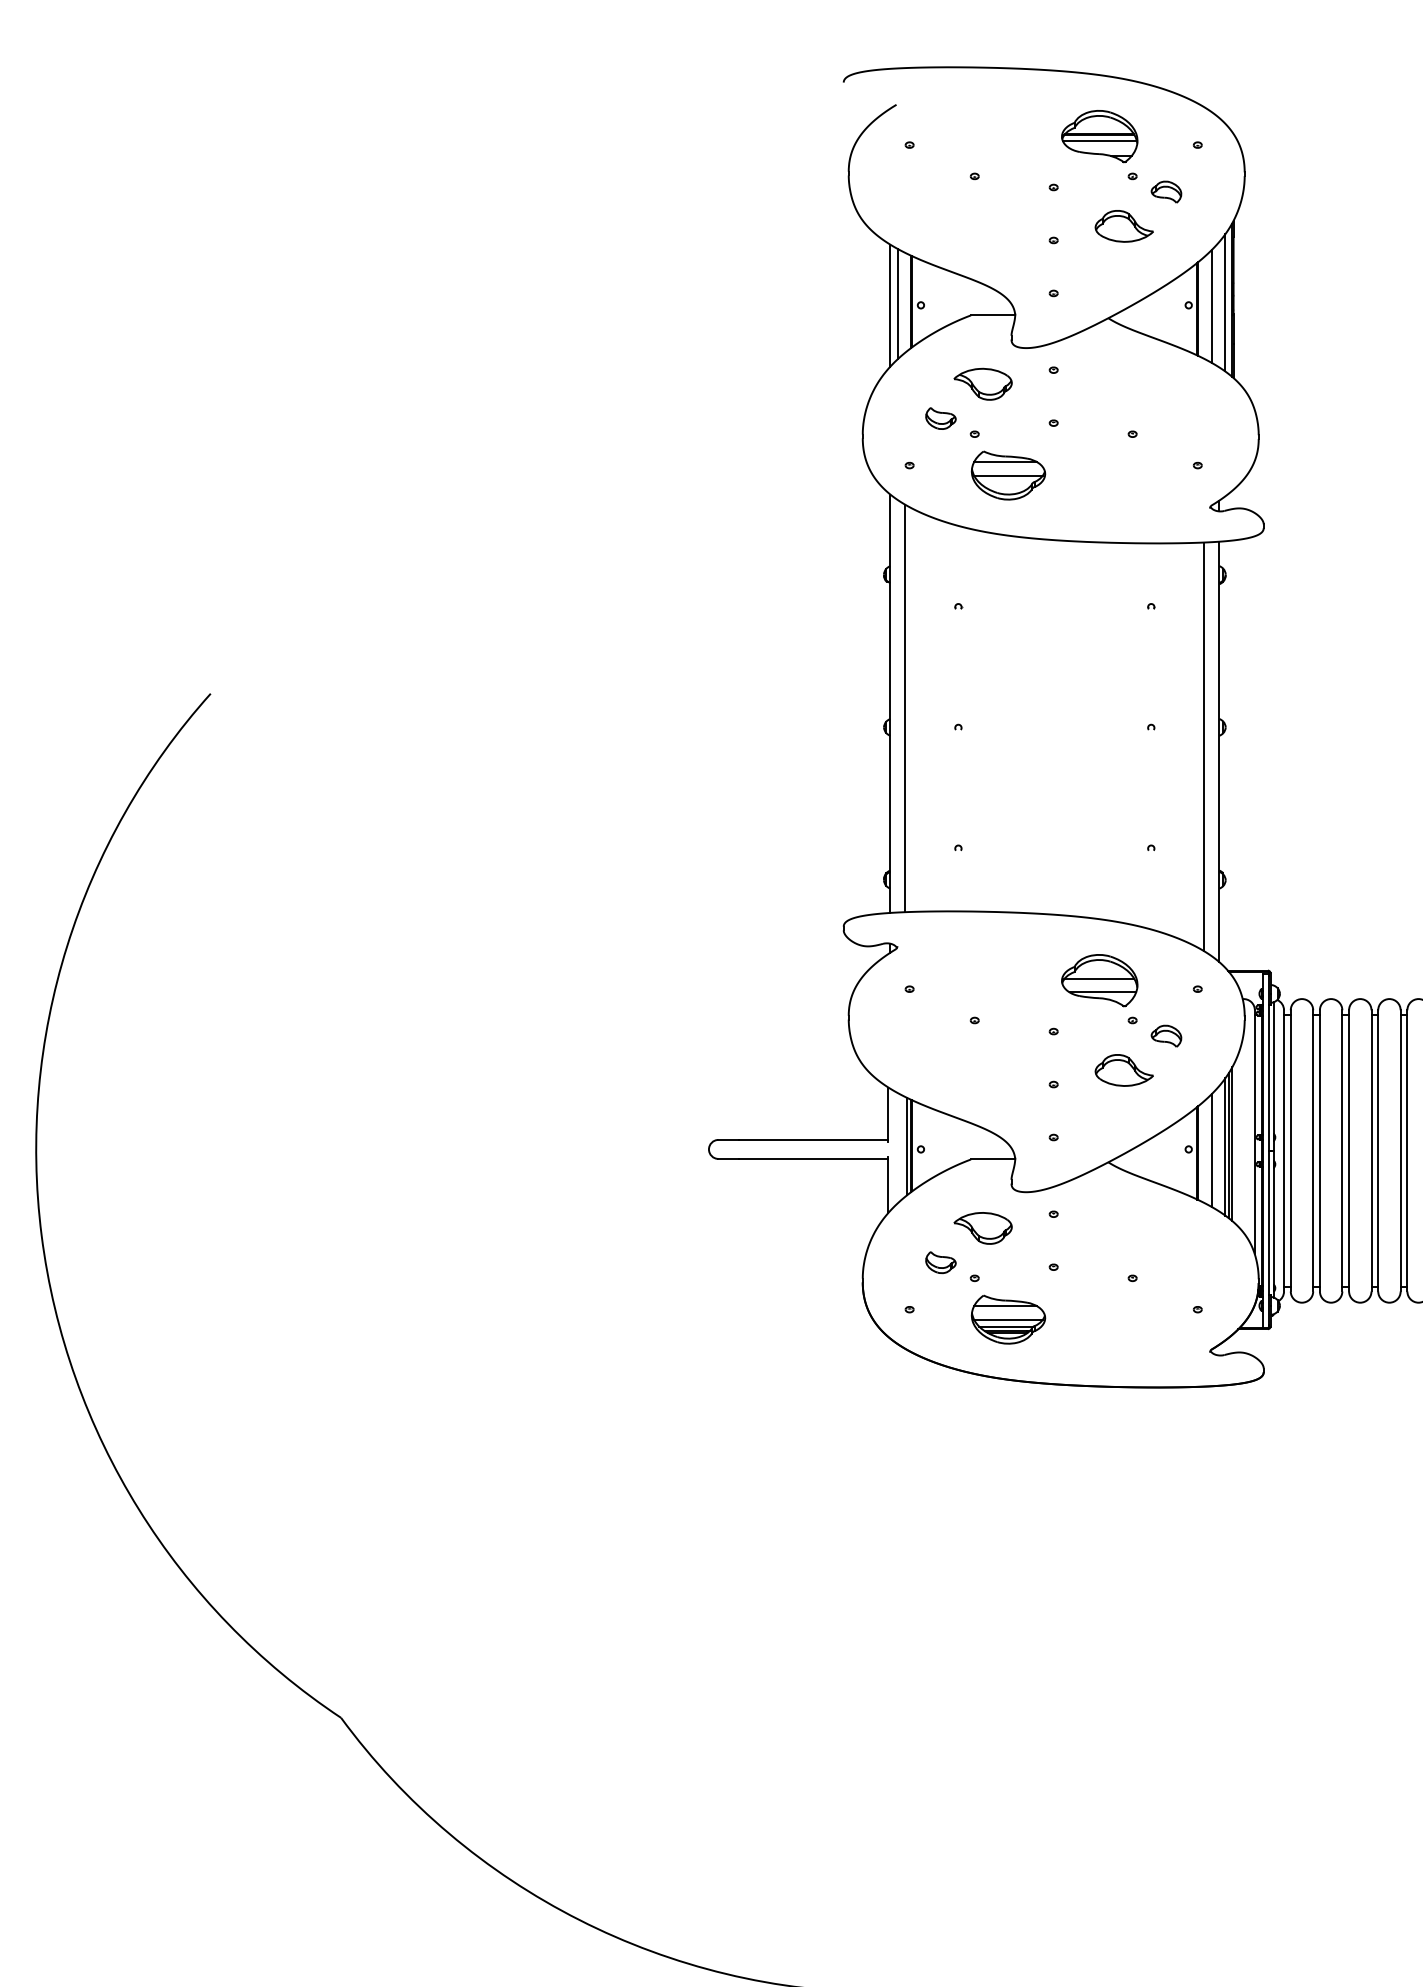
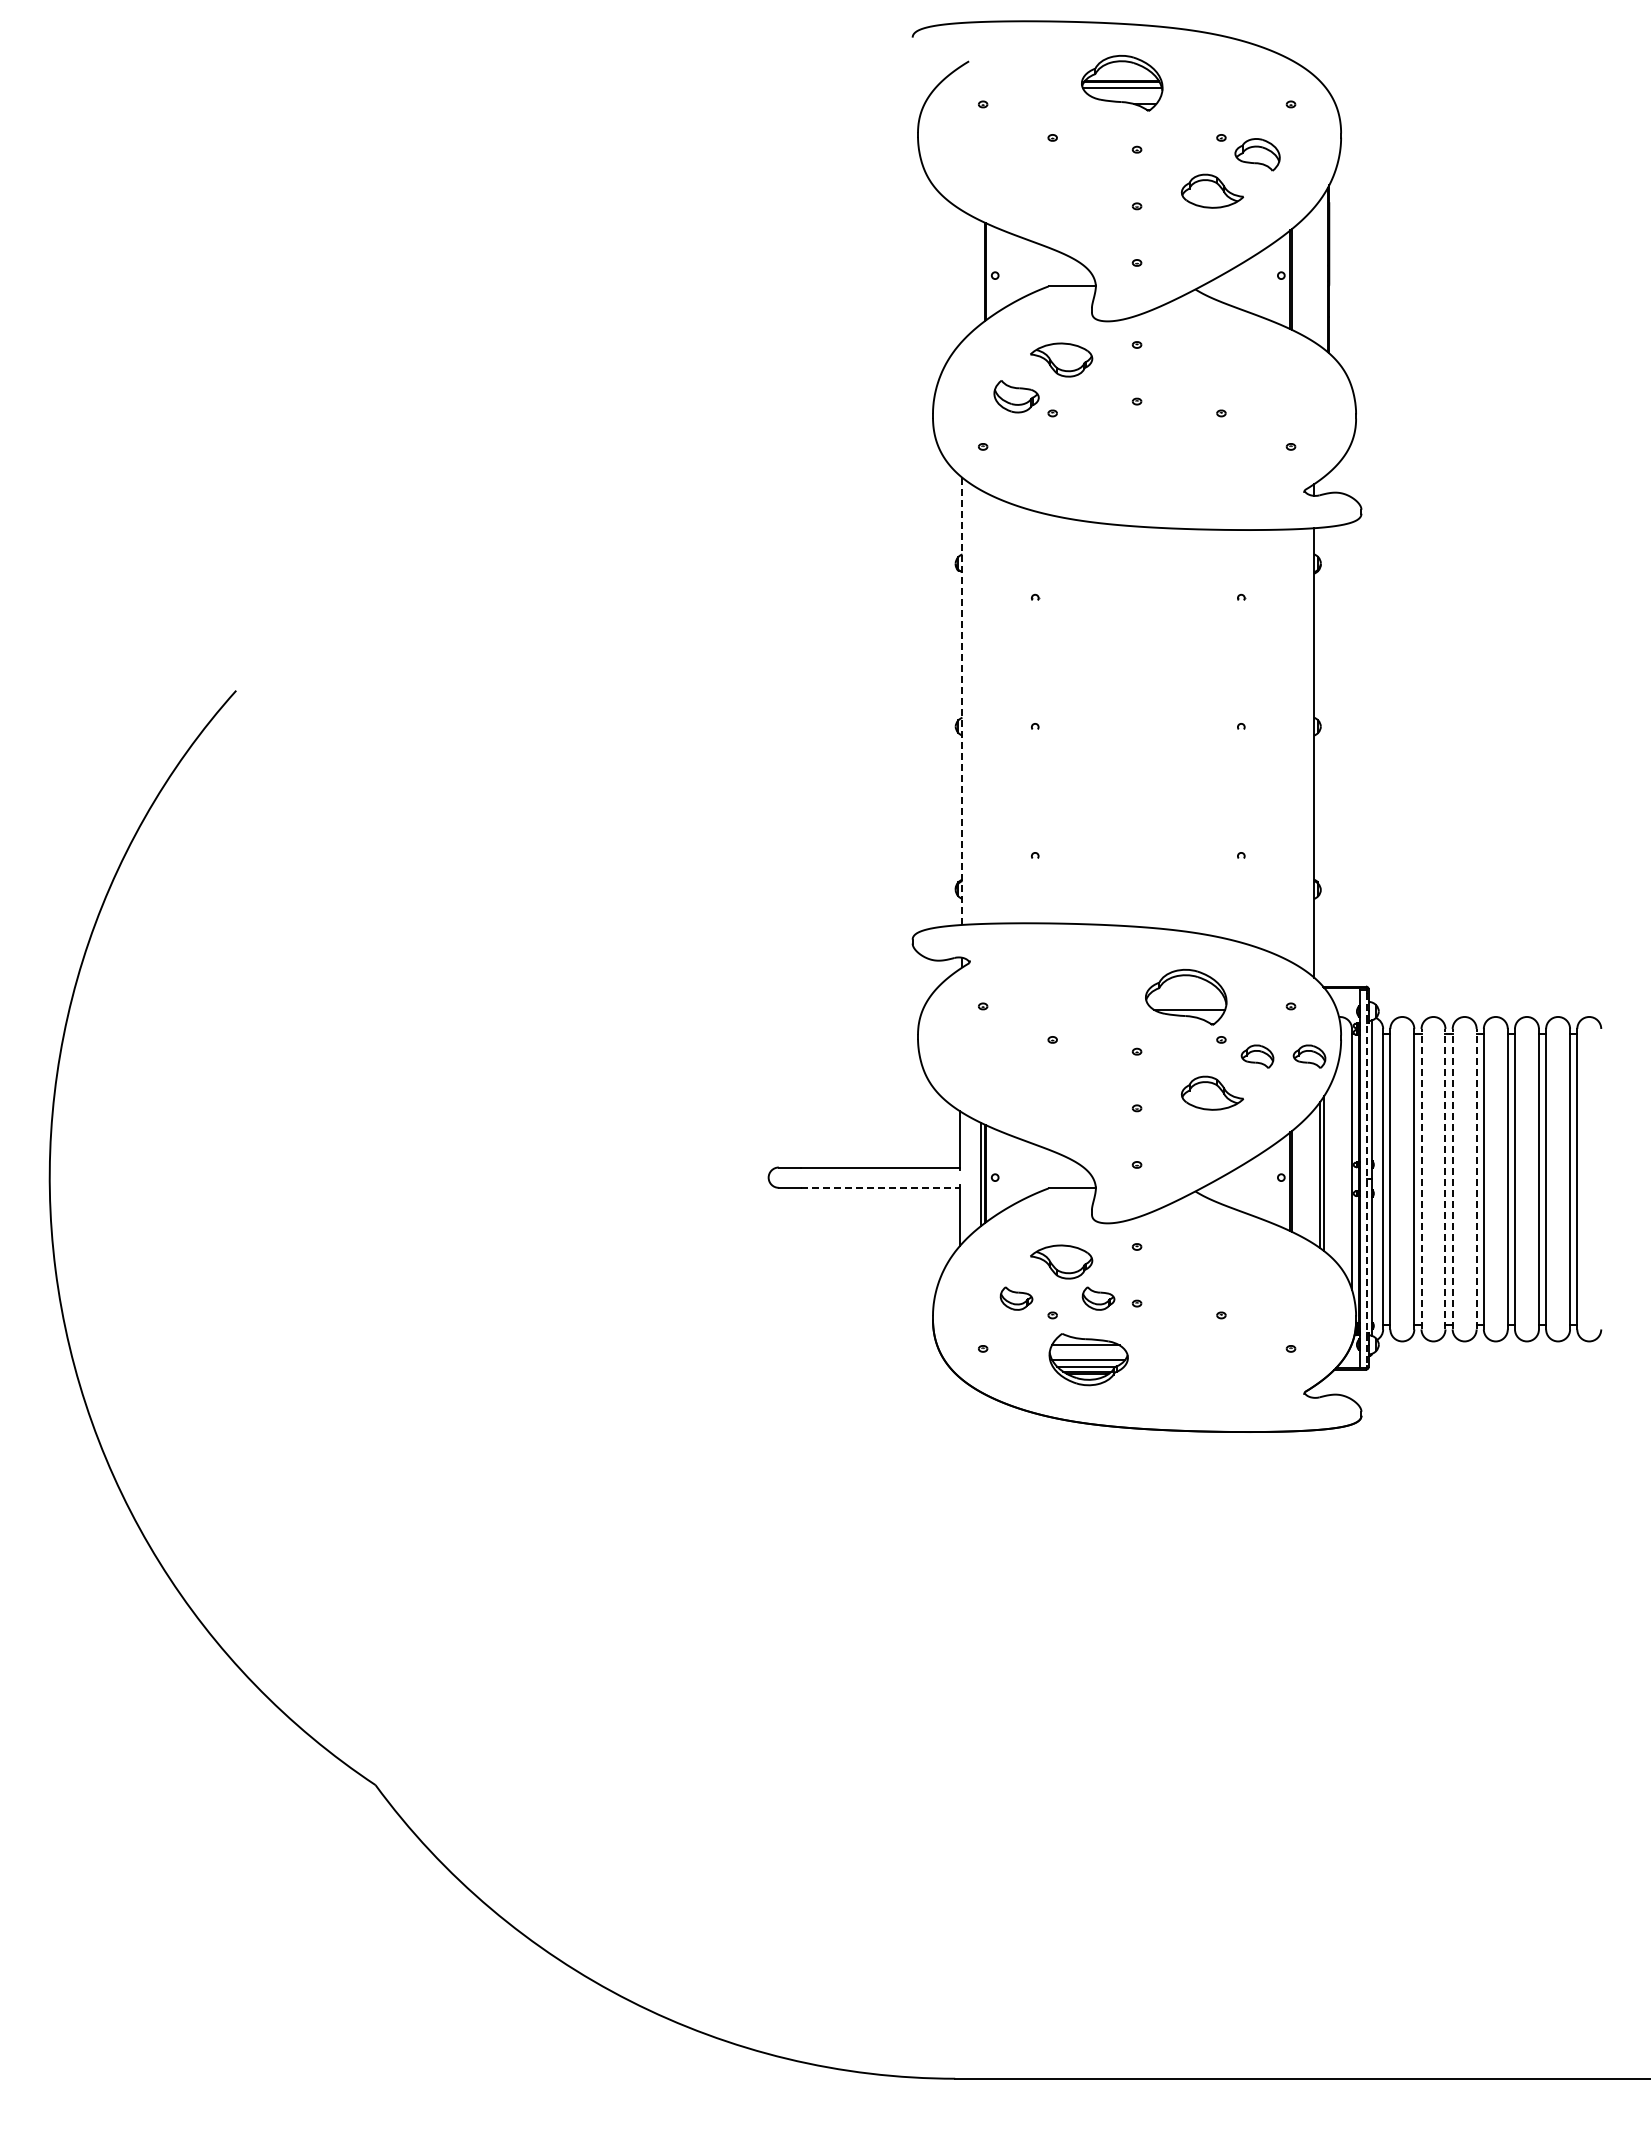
part: (1099, 136) -> (1122, 83), moved
part: (1166, 191) -> (1257, 154), size x1.4
line: (1225, 302) -> (1320, 272), removed
line: (897, 304) -> (970, 274), removed
line: (890, 305) -> (962, 275), removed
line: (1212, 306) -> (1306, 276), removed
part: (940, 418) -> (1016, 396), size x1.4
part: (1008, 475) -> (1088, 457), removed
line: (890, 703) -> (962, 701), solid -> dashed
line: (905, 708) -> (978, 706), removed
line: (1203, 746) -> (1297, 747), removed
line: (1099, 978) -> (1185, 995), removed
part: (1215, 1036) -> (1309, 1056), added
line: (1232, 1143) -> (1328, 1171), removed
line: (1212, 1150) -> (1306, 1178), removed
line: (1319, 1150) -> (1421, 1178), solid -> dashed
line: (1342, 1150) -> (1445, 1178), solid -> dashed
line: (1348, 1150) -> (1452, 1178), solid -> dashed
line: (1371, 1150) -> (1476, 1178), solid -> dashed
line: (1269, 1151) -> (1367, 1179), solid -> dashed
line: (813, 1158) -> (880, 1187), solid -> dashed
part: (1017, 1262) -> (1098, 1298), added

